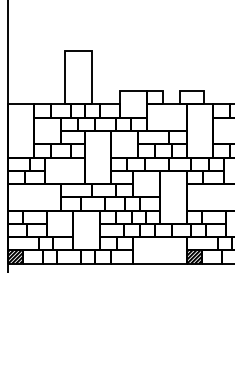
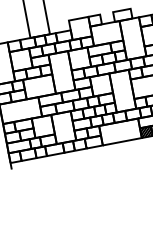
hatch: (14, 256) -> (14, 156), removed

